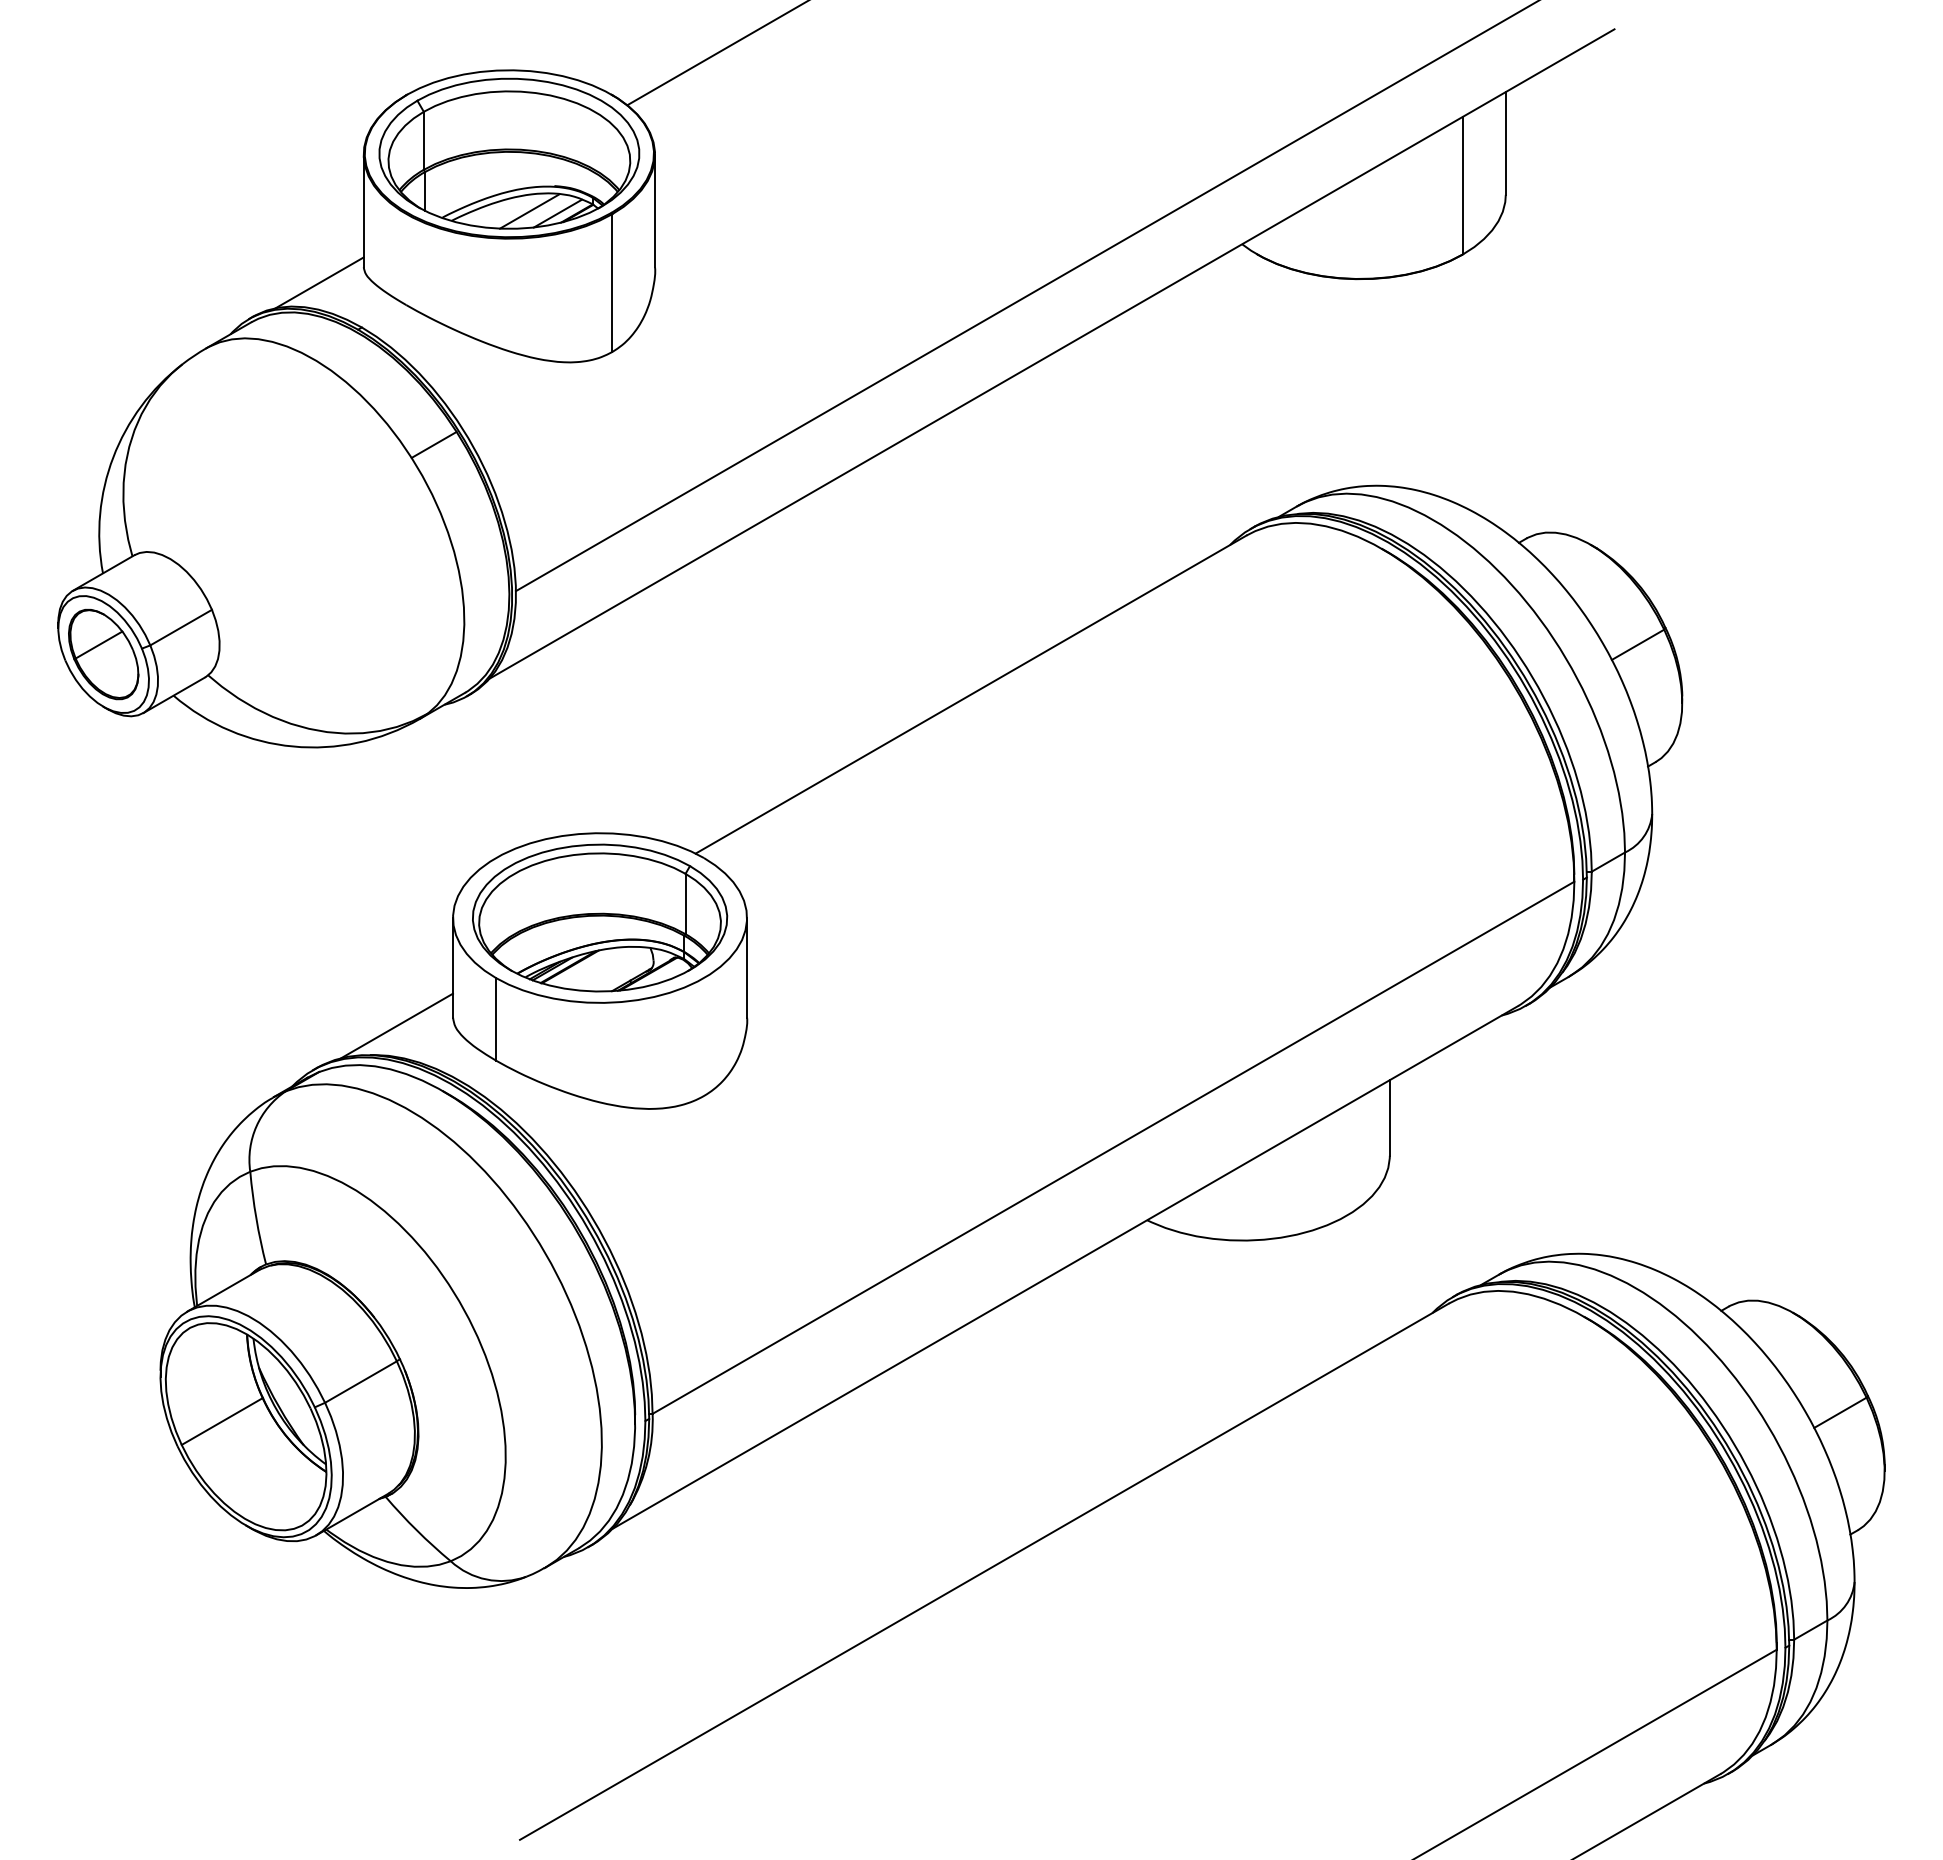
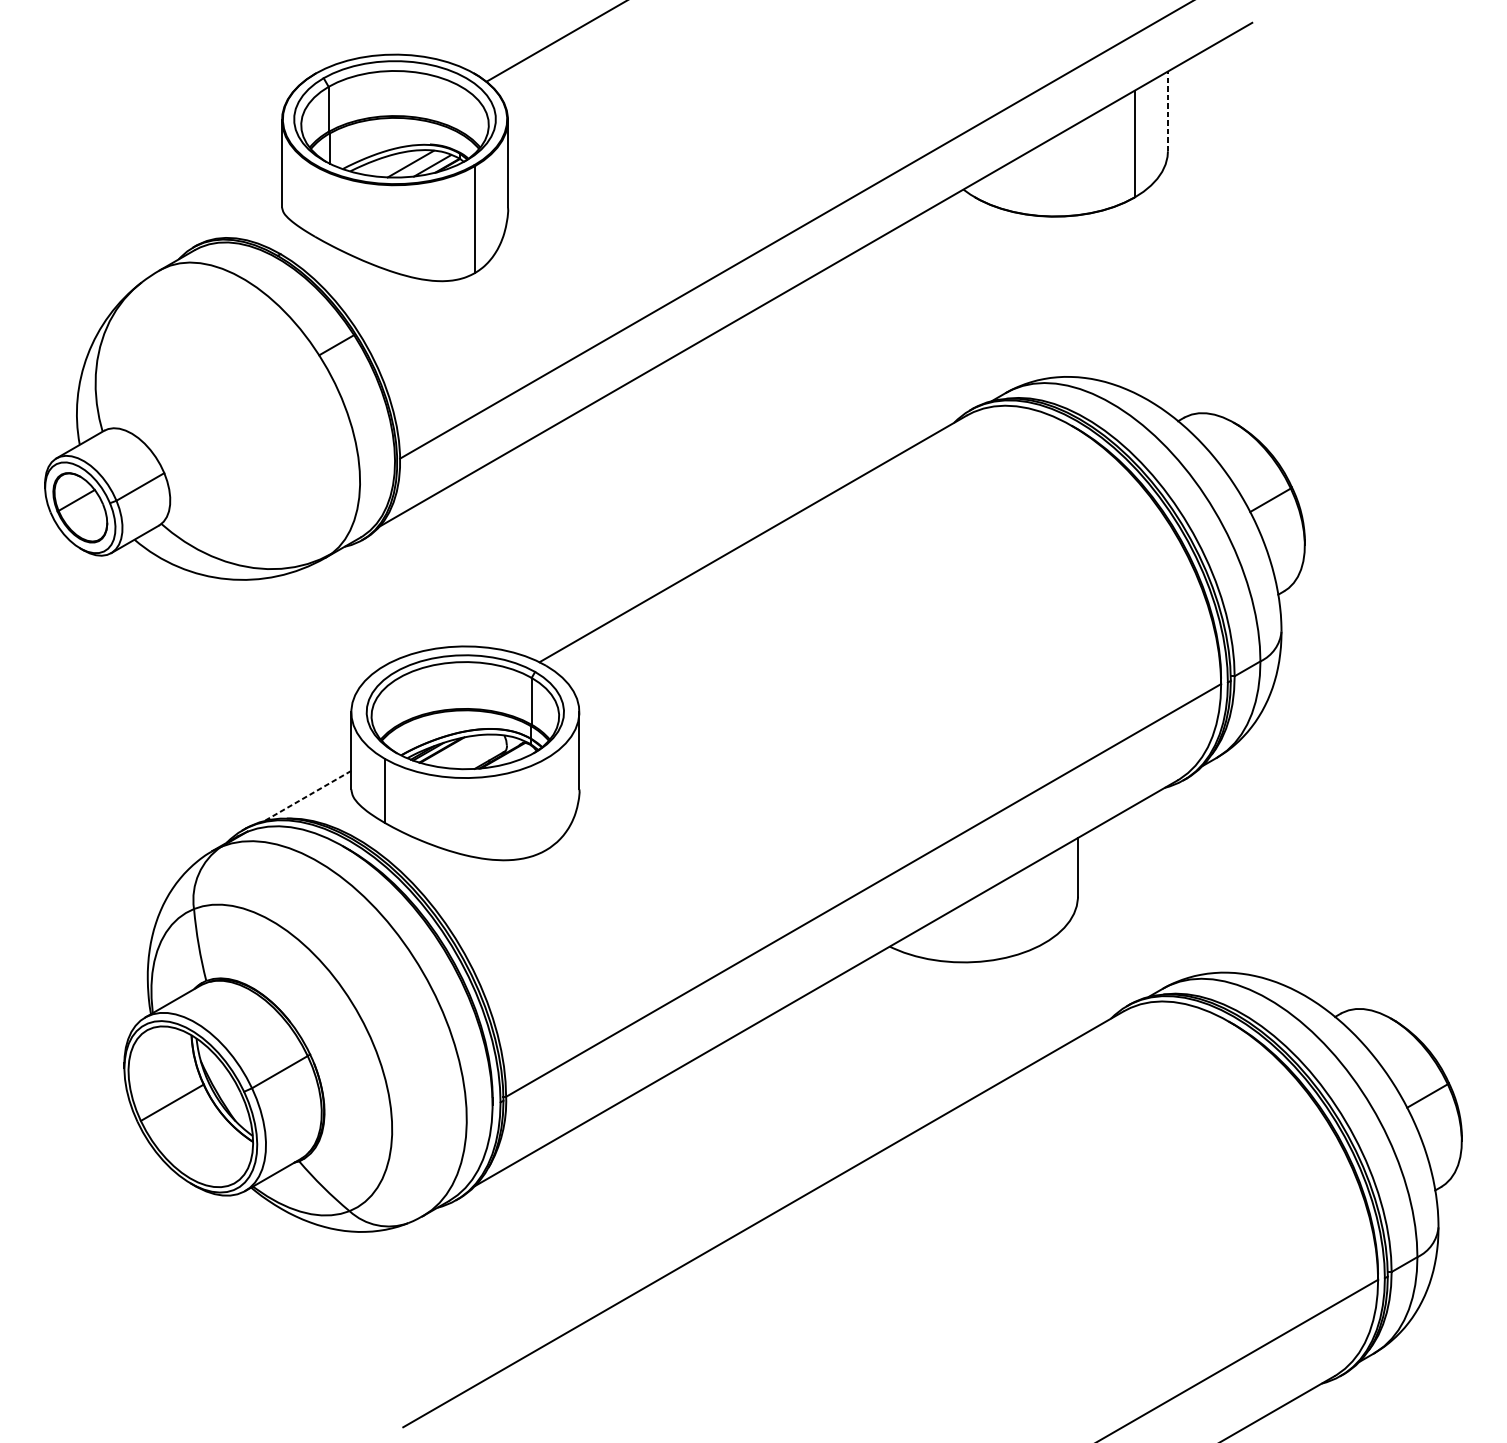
line: (1505, 142) -> (1167, 110), solid -> dashed
line: (319, 282) -> (247, 219), removed
line: (396, 1026) -> (307, 796), solid -> dashed

